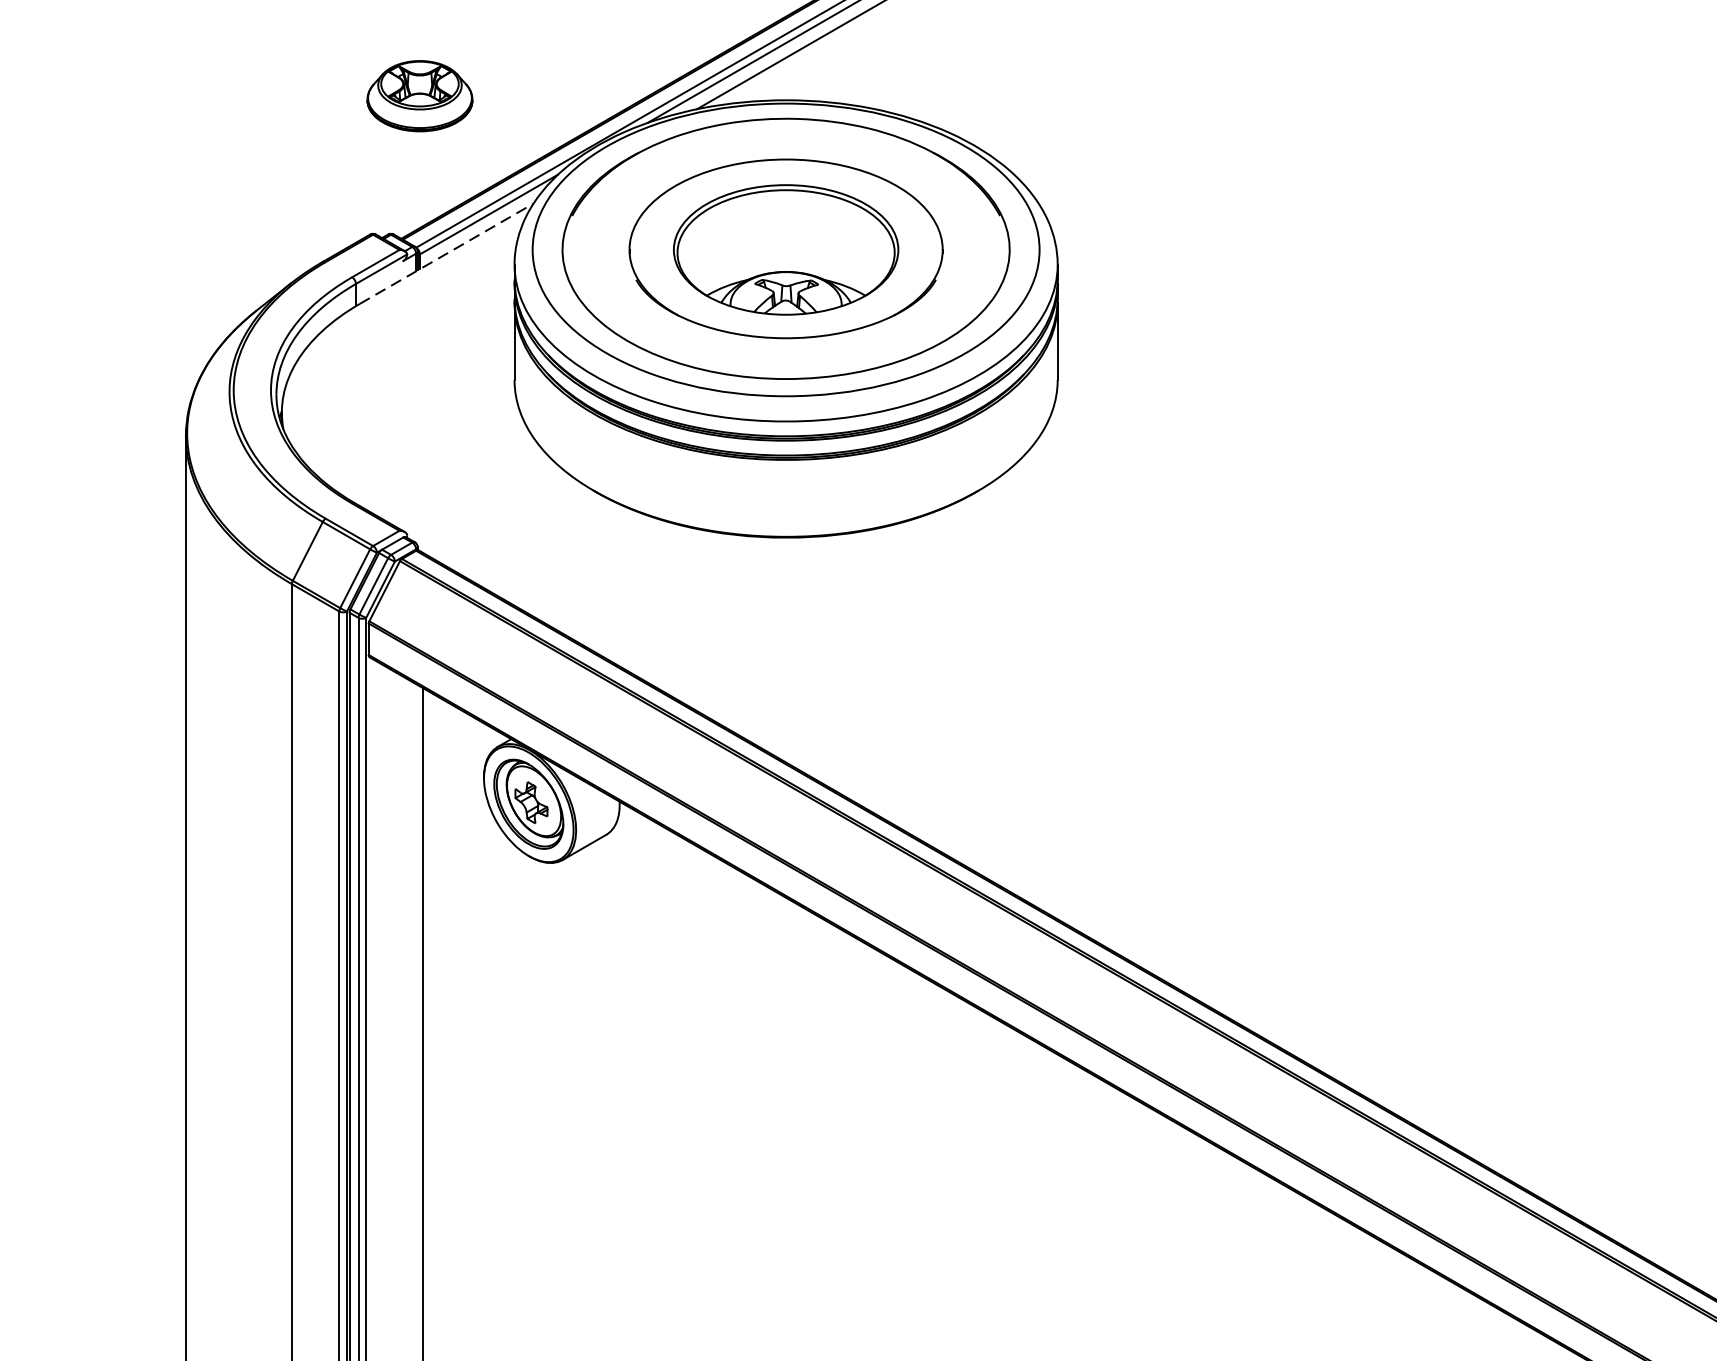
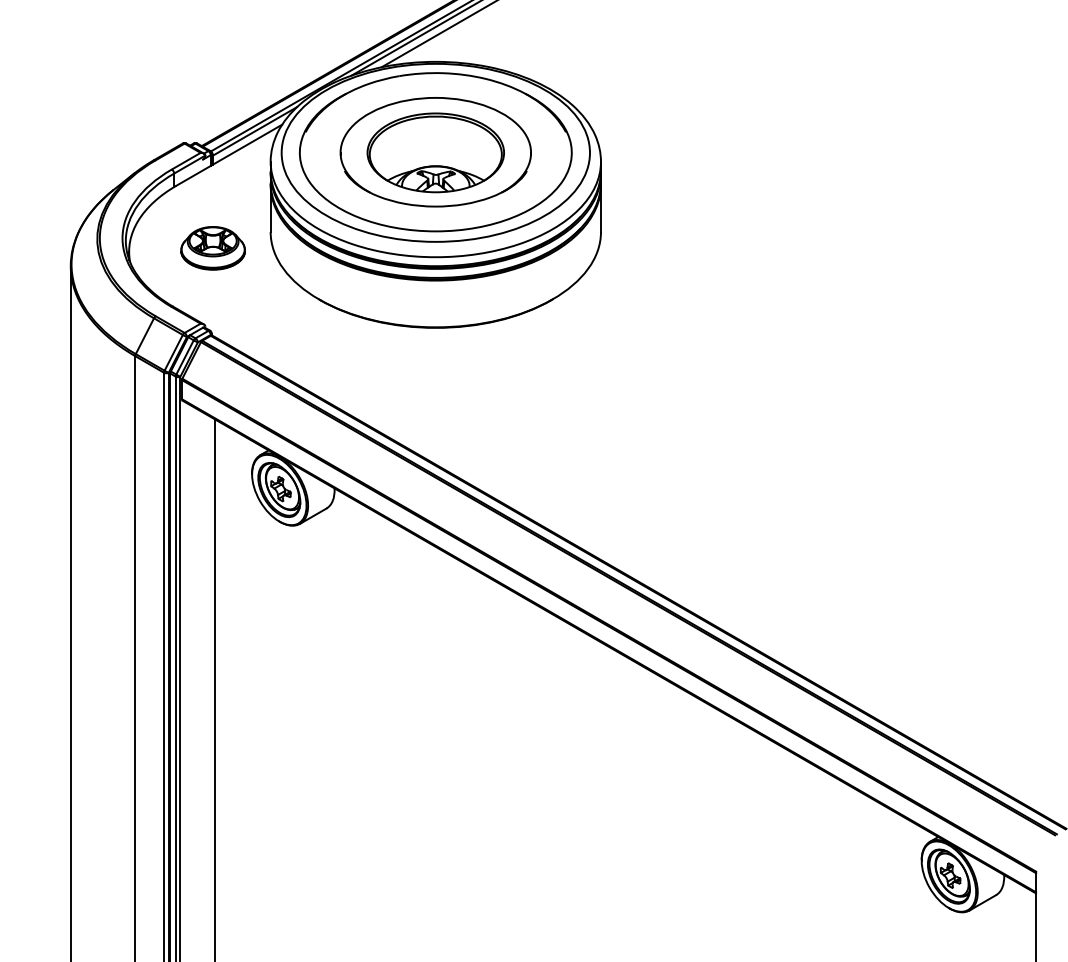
part: (418, 96) -> (212, 248), moved
line: (446, 254) -> (229, 155), dashed -> solid

